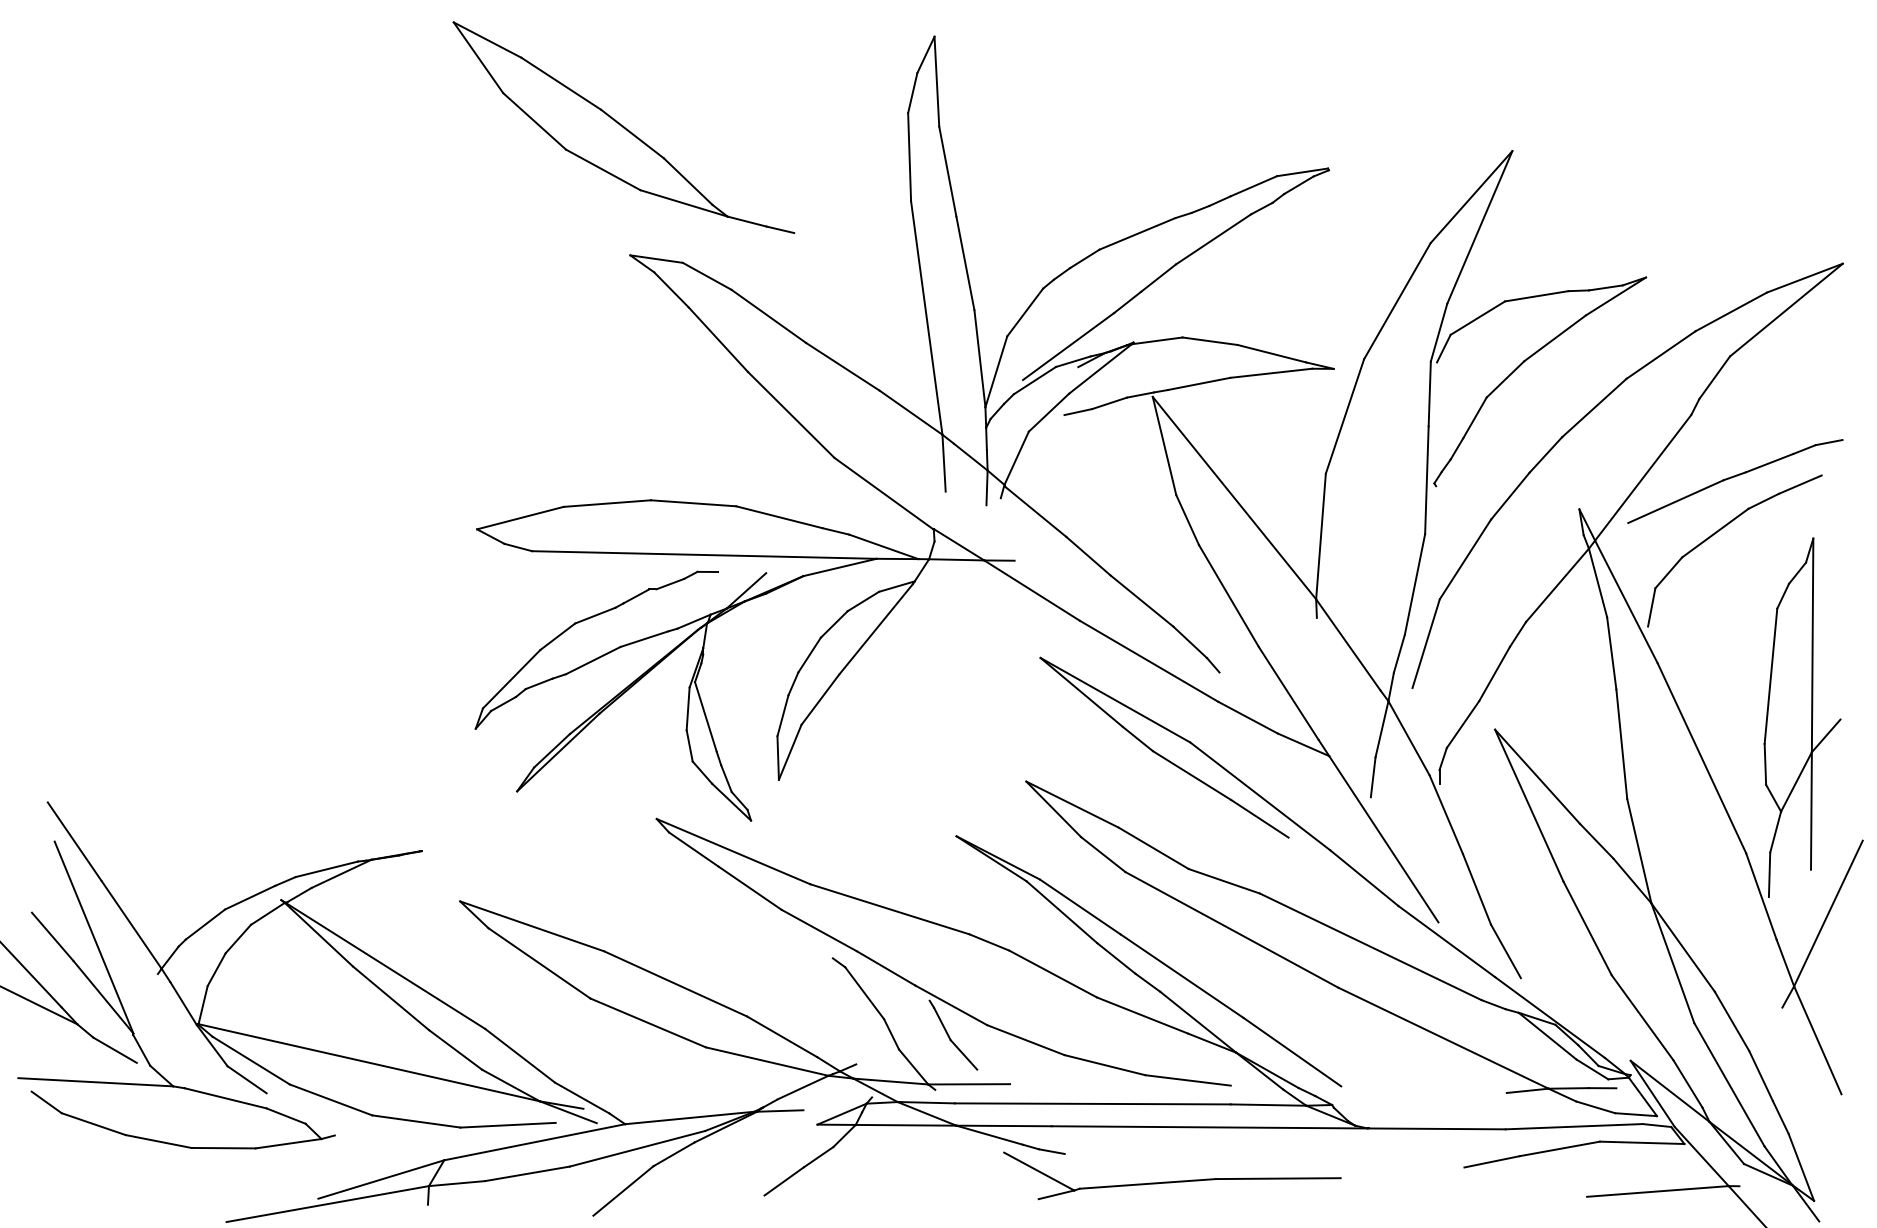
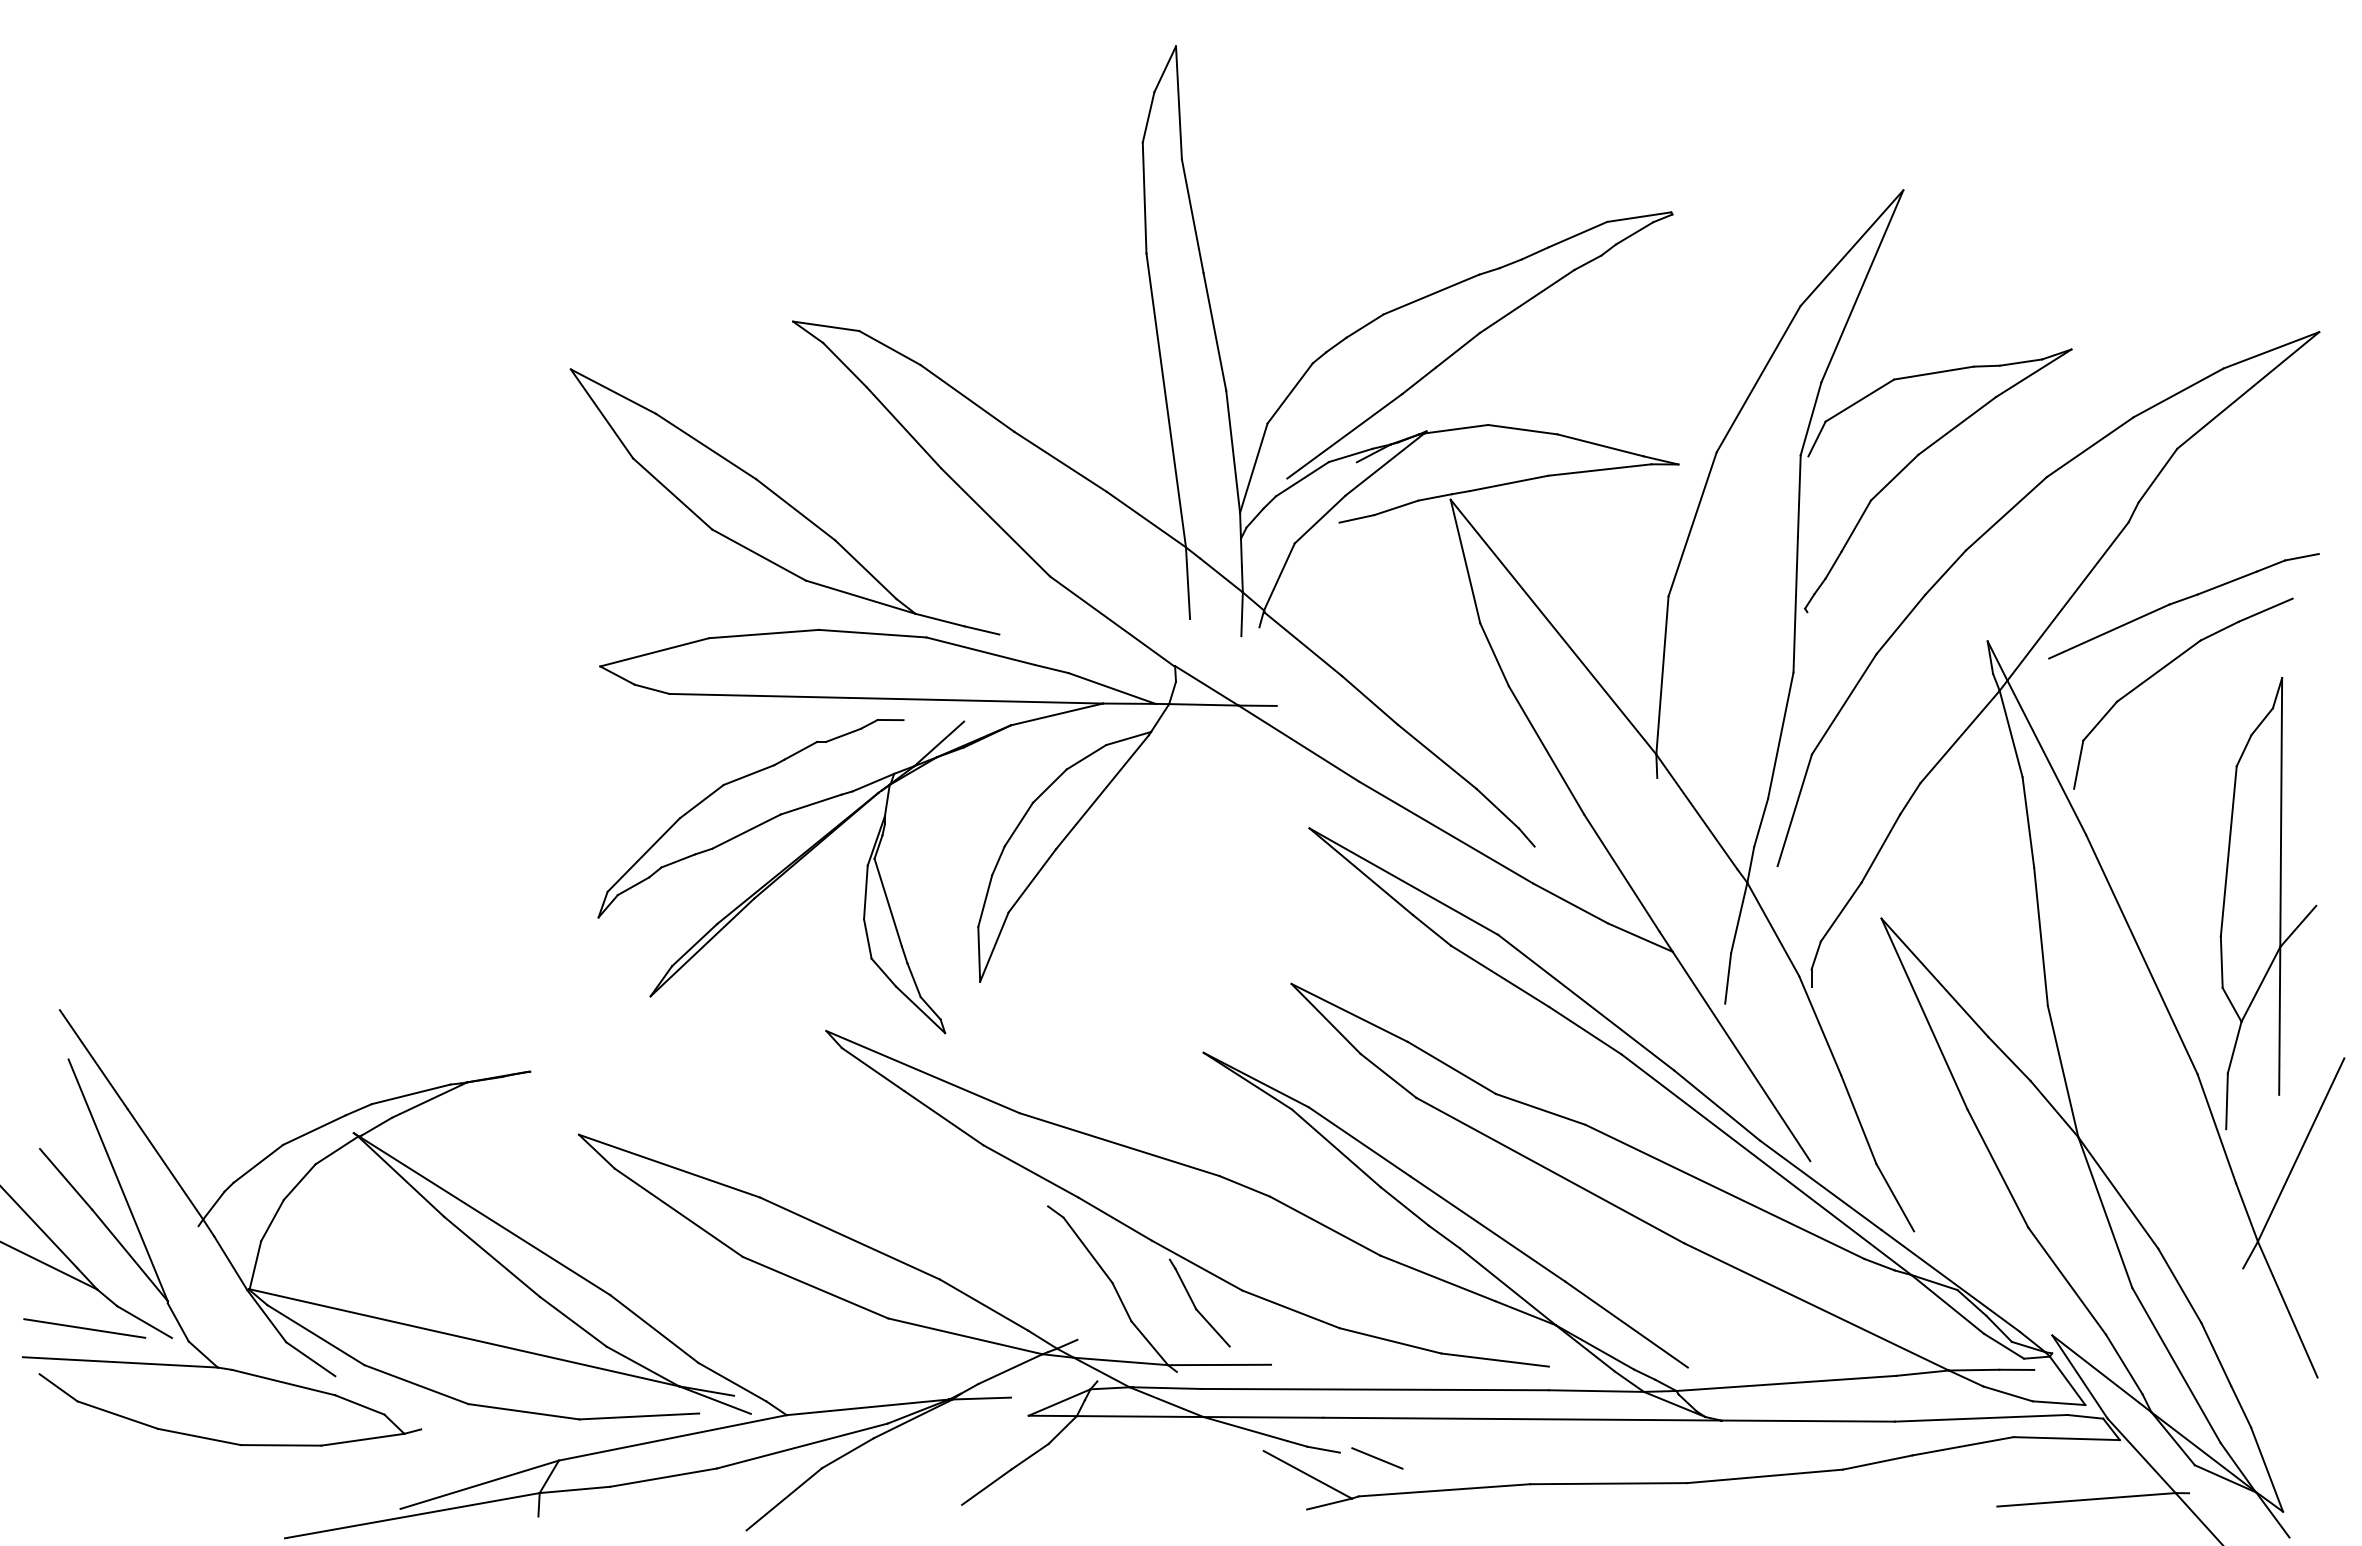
part: (623, 127) -> (784, 501), moved
line: (1403, 925) -> (1766, 1164), added
line: (67, 1055) -> (84, 1328), added
line: (1419, 1098) -> (1786, 1382), added
line: (1094, 1158) -> (1377, 1458), added
line: (1402, 1172) -> (1764, 1476), added

